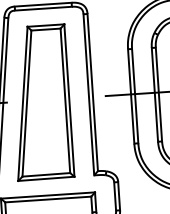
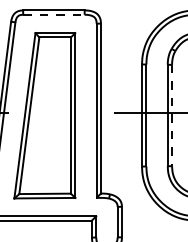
line: (43, 8) -> (53, 14), solid -> dashed
line: (159, 94) -> (172, 115), solid -> dashed

